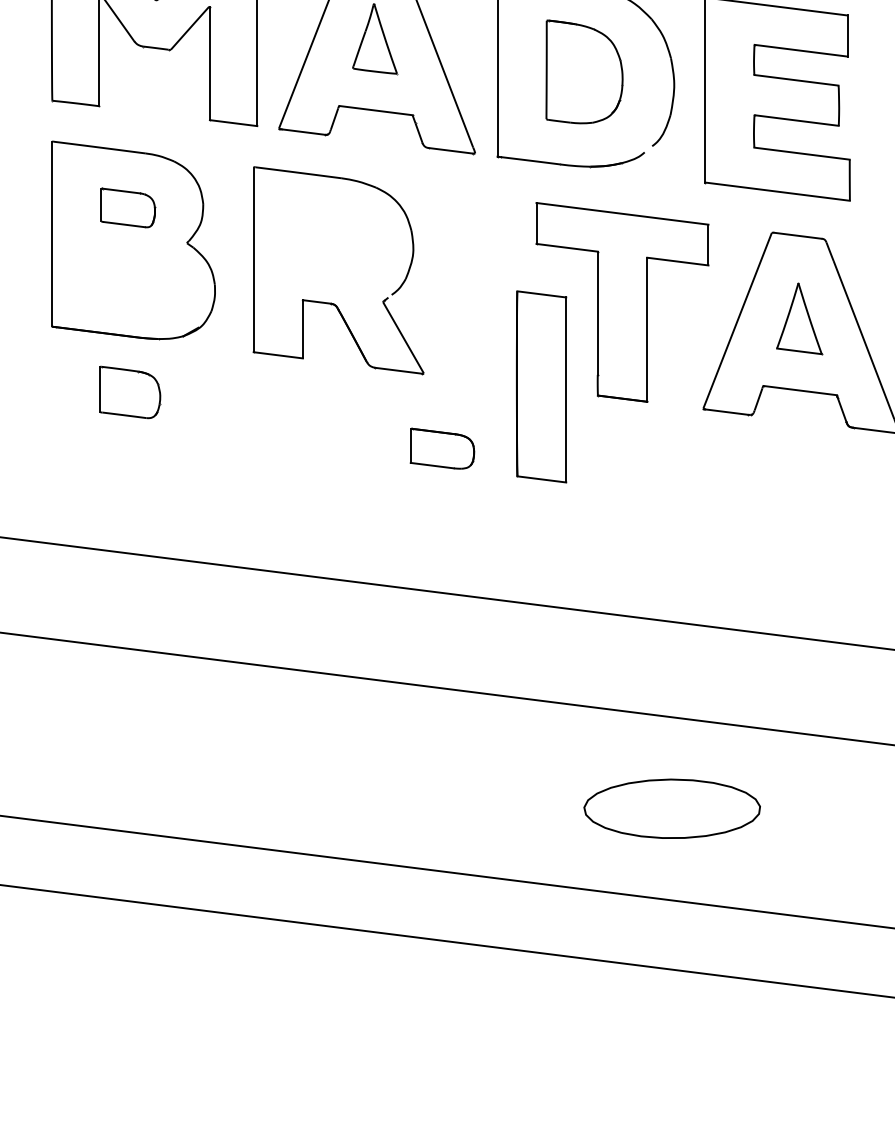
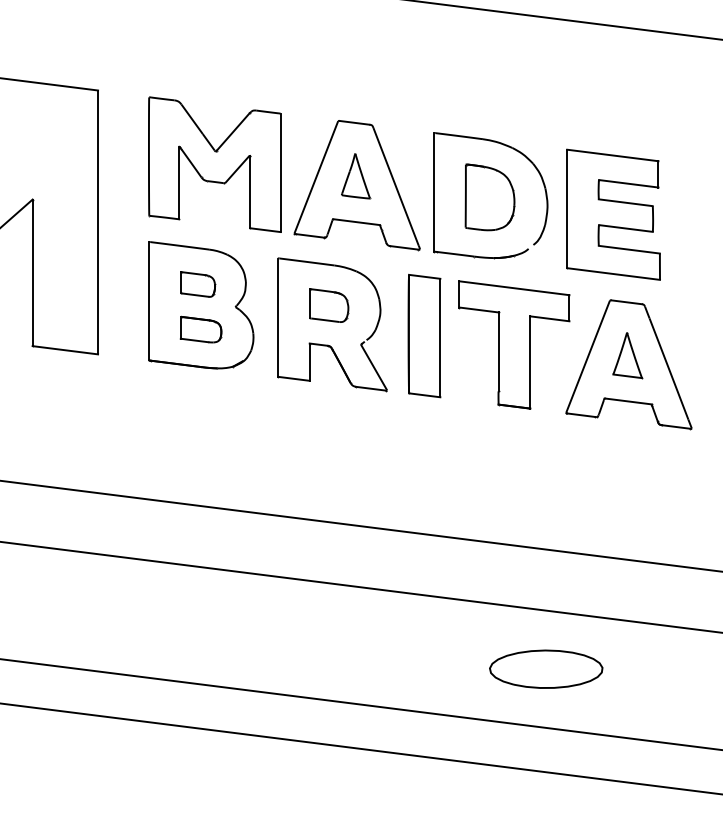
part: (541, 386) -> (424, 335), moved
part: (130, 392) -> (329, 305), moved
part: (441, 448) -> (200, 329), moved

